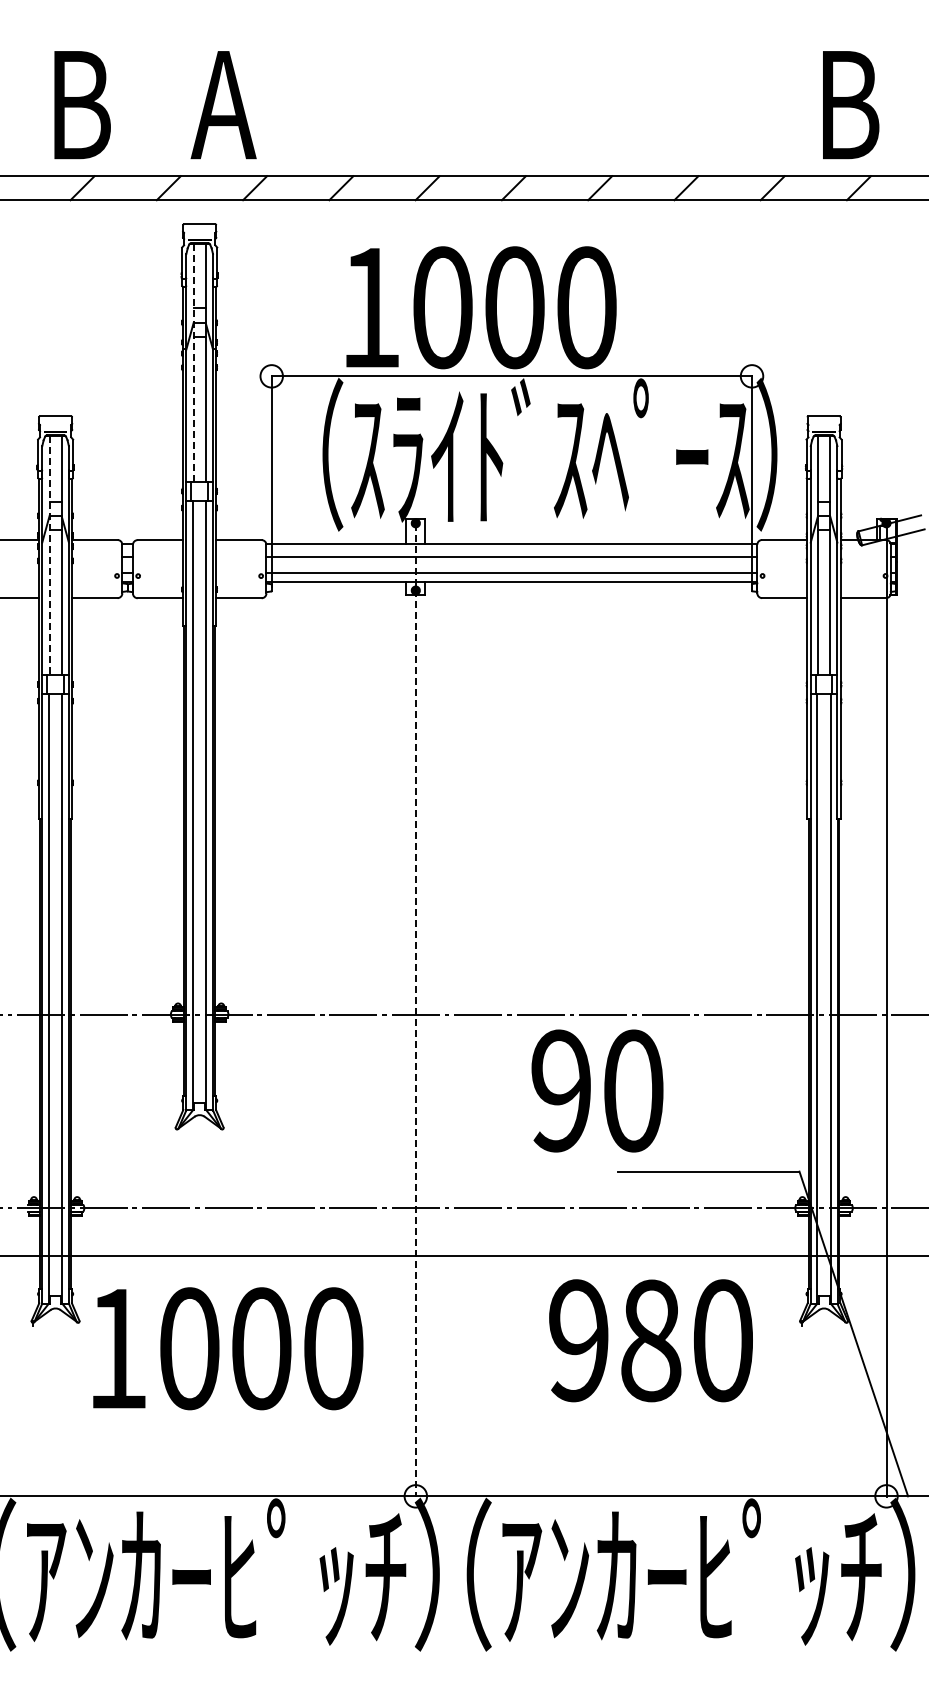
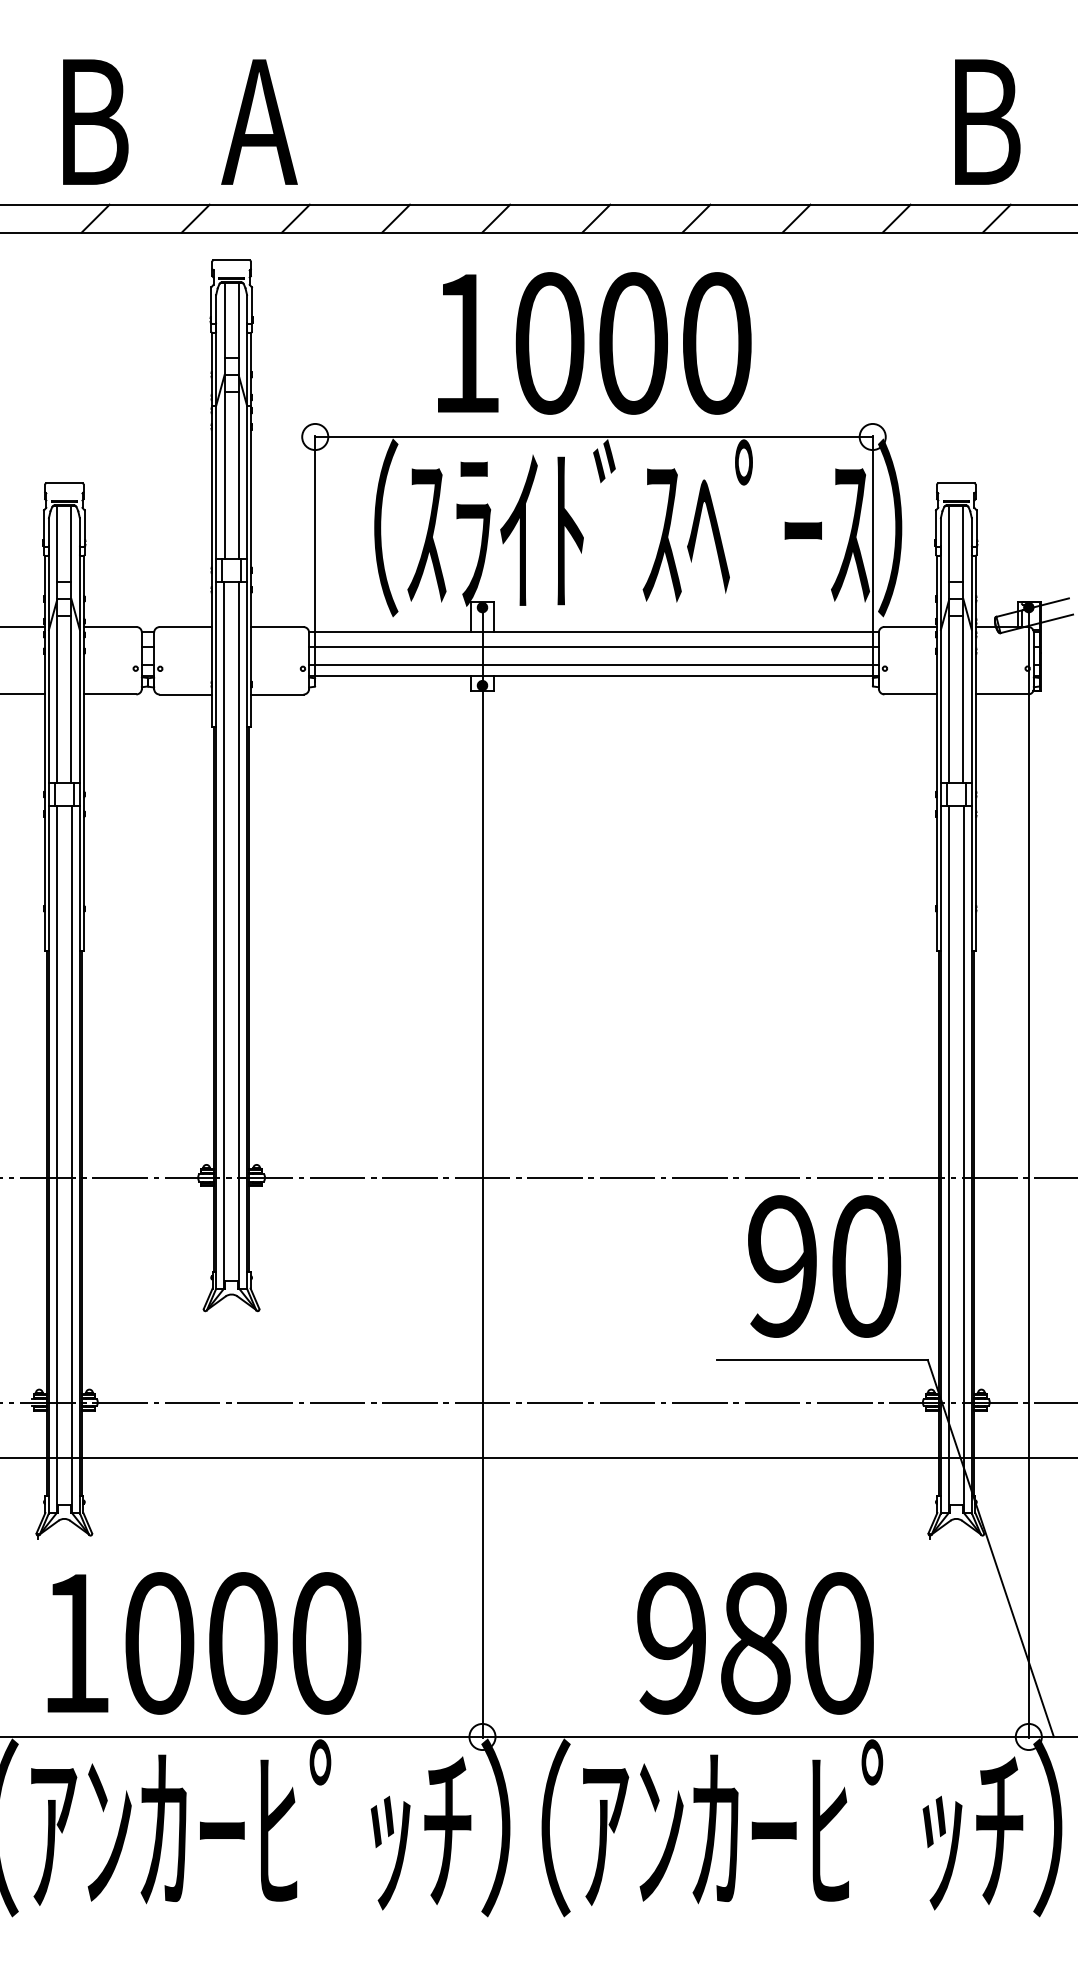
text: (481, 307) -> (594, 343), moved
line: (193, 363) -> (224, 422), dashed -> solid
line: (49, 555) -> (57, 644), dashed -> solid
line: (415, 1010) -> (482, 1173), dashed -> solid
text: (597, 1090) -> (824, 1265), moved
text: (650, 1340) -> (754, 1643), moved
text: (228, 1348) -> (204, 1643), moved

